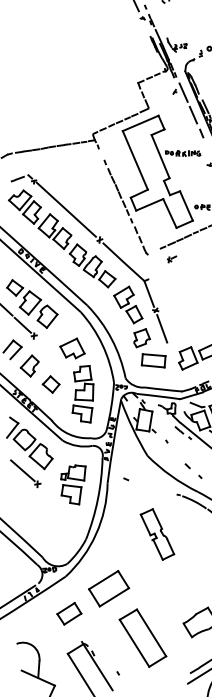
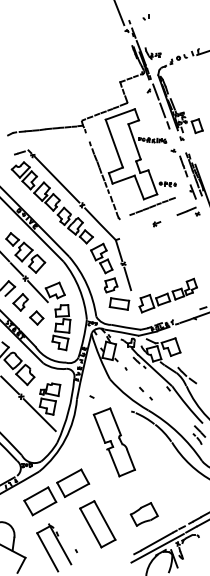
part: (171, 259) -> (156, 224), moved
line: (50, 351) -> (37, 291), added
line: (61, 506) -> (39, 415), added
part: (156, 534) -> (113, 442), size x1.67
part: (69, 613) -> (40, 501), size x1.67

